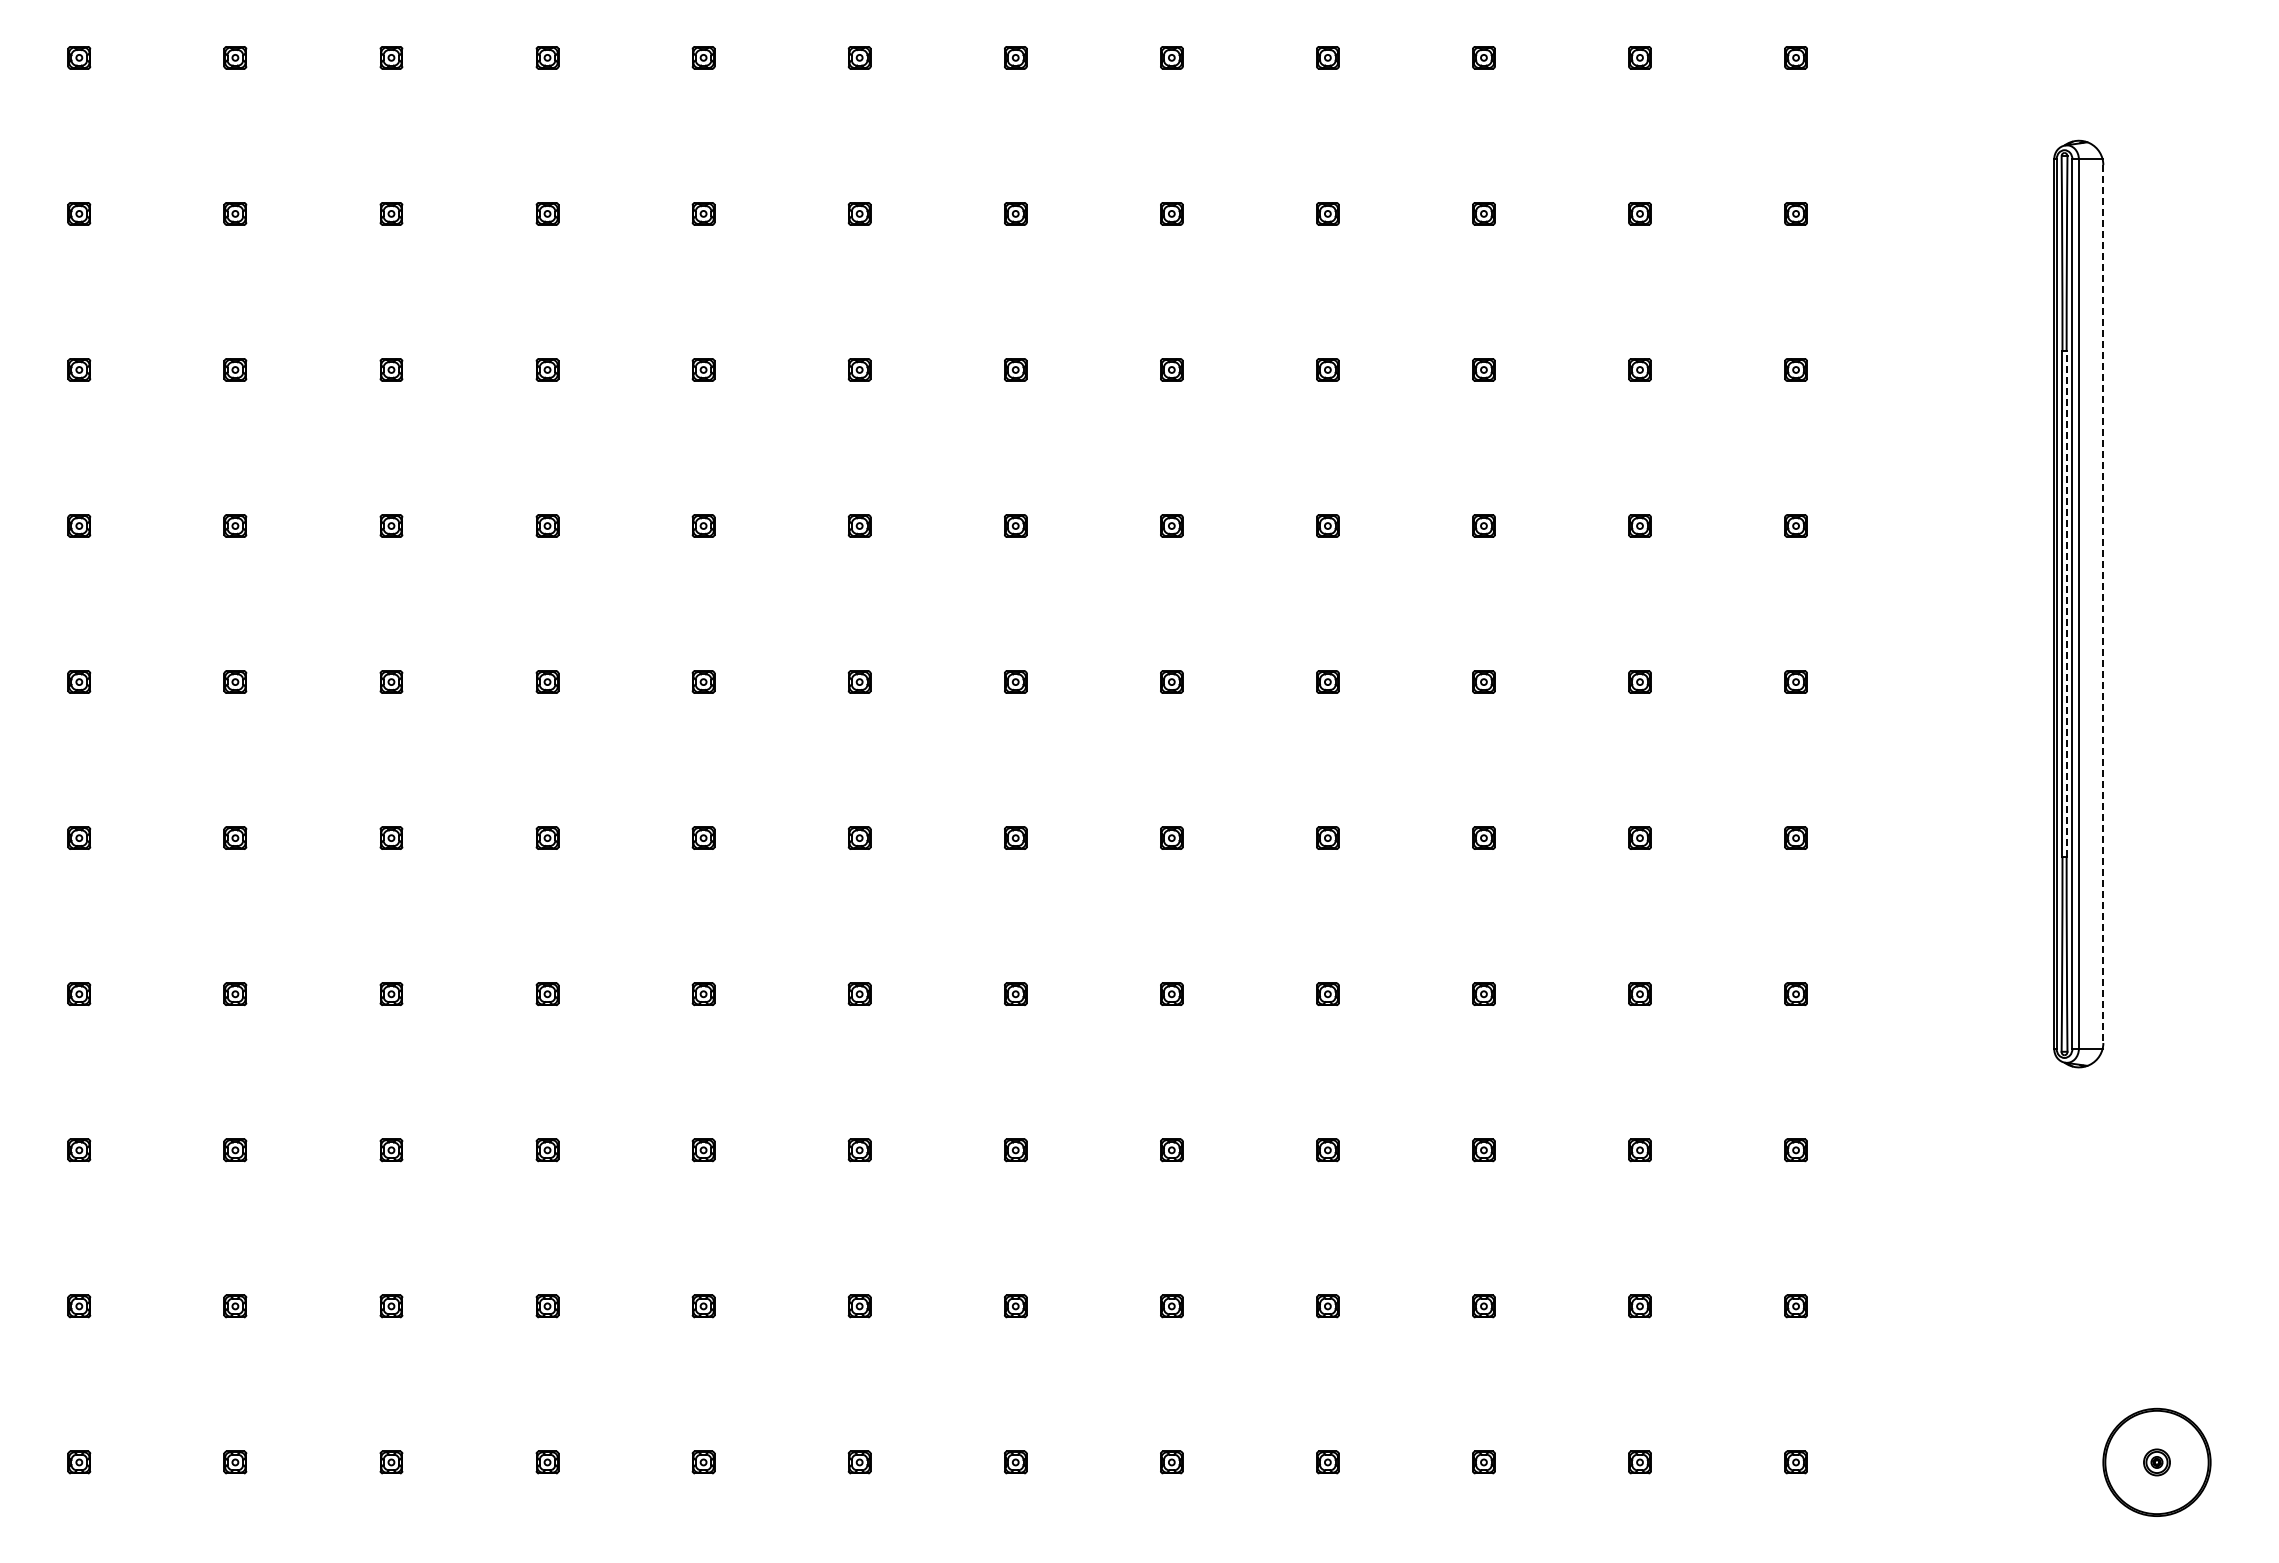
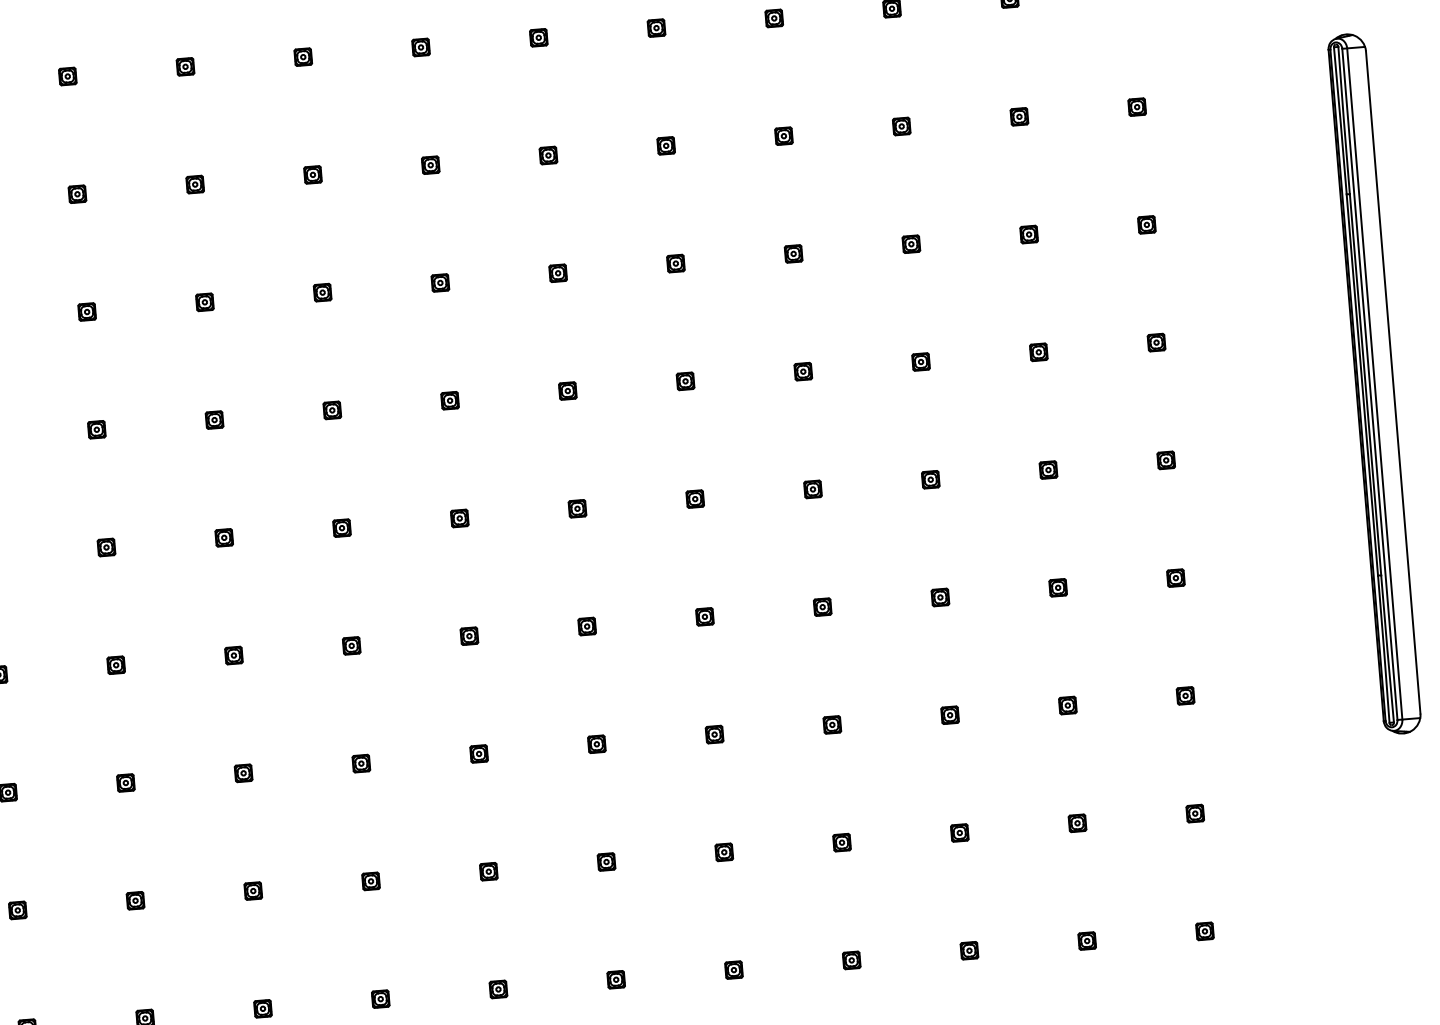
line: (2066, 604) -> (1365, 385), dashed -> solid
line: (2103, 604) -> (1393, 382), dashed -> solid

